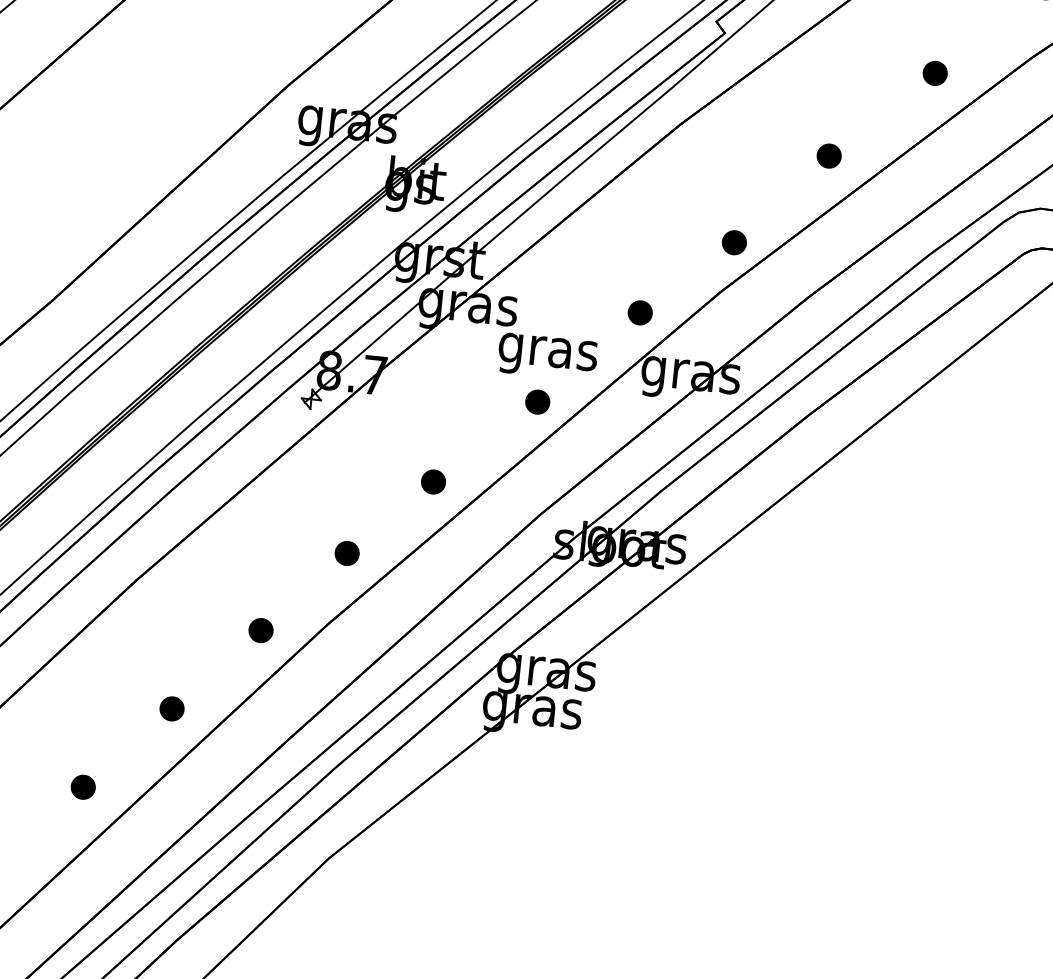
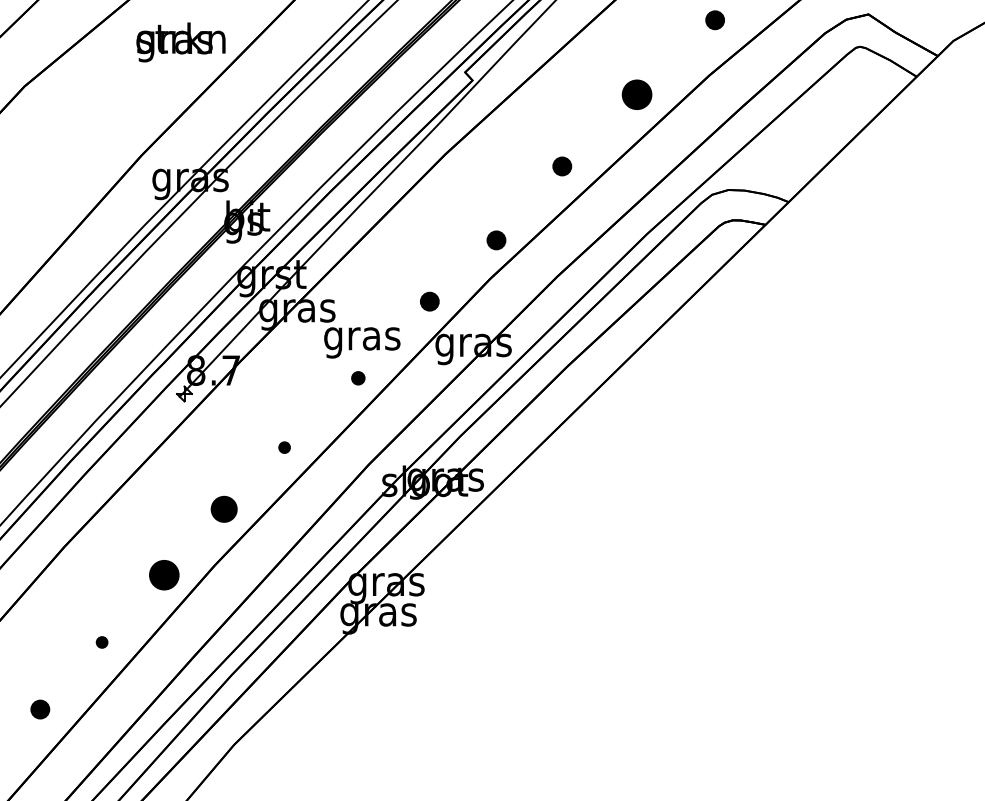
part: (934, 73) -> (636, 94), size x1.6
part: (537, 402) -> (358, 378), size x0.7
part: (433, 481) -> (284, 447), size x0.6
part: (346, 553) -> (223, 509), size x1.4
part: (260, 630) -> (163, 575), size x1.6
part: (171, 708) -> (101, 642), size x0.6

